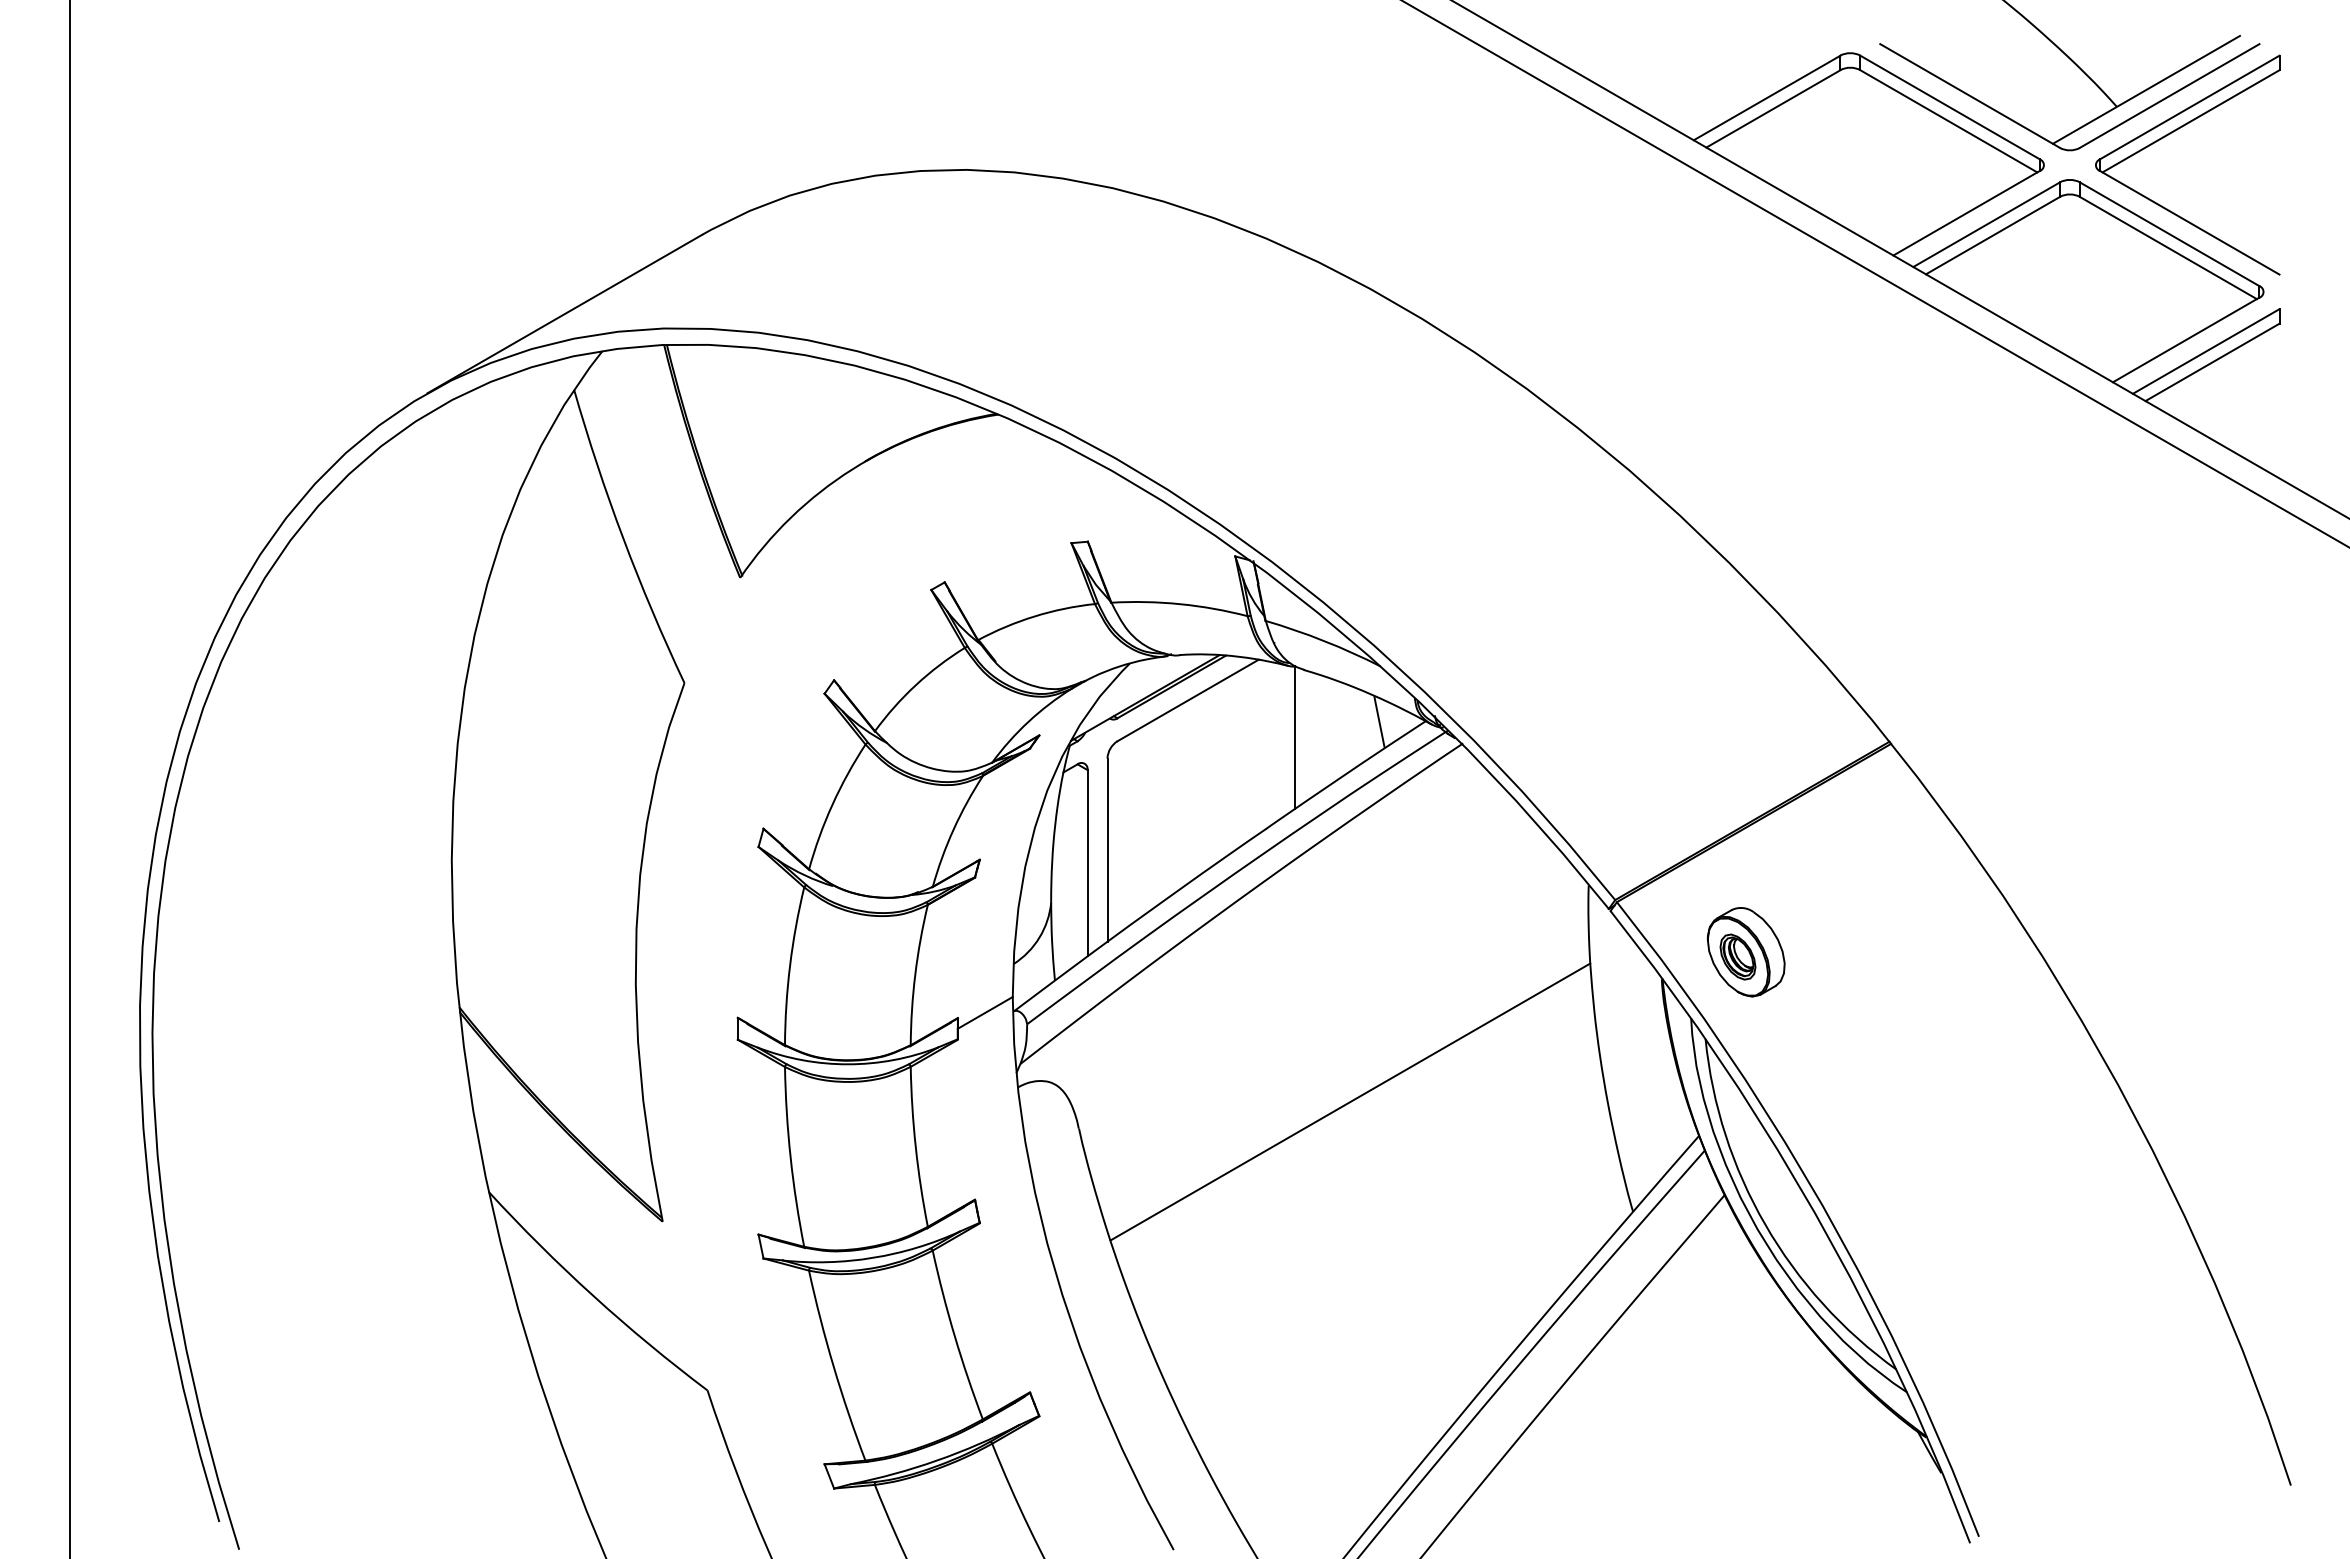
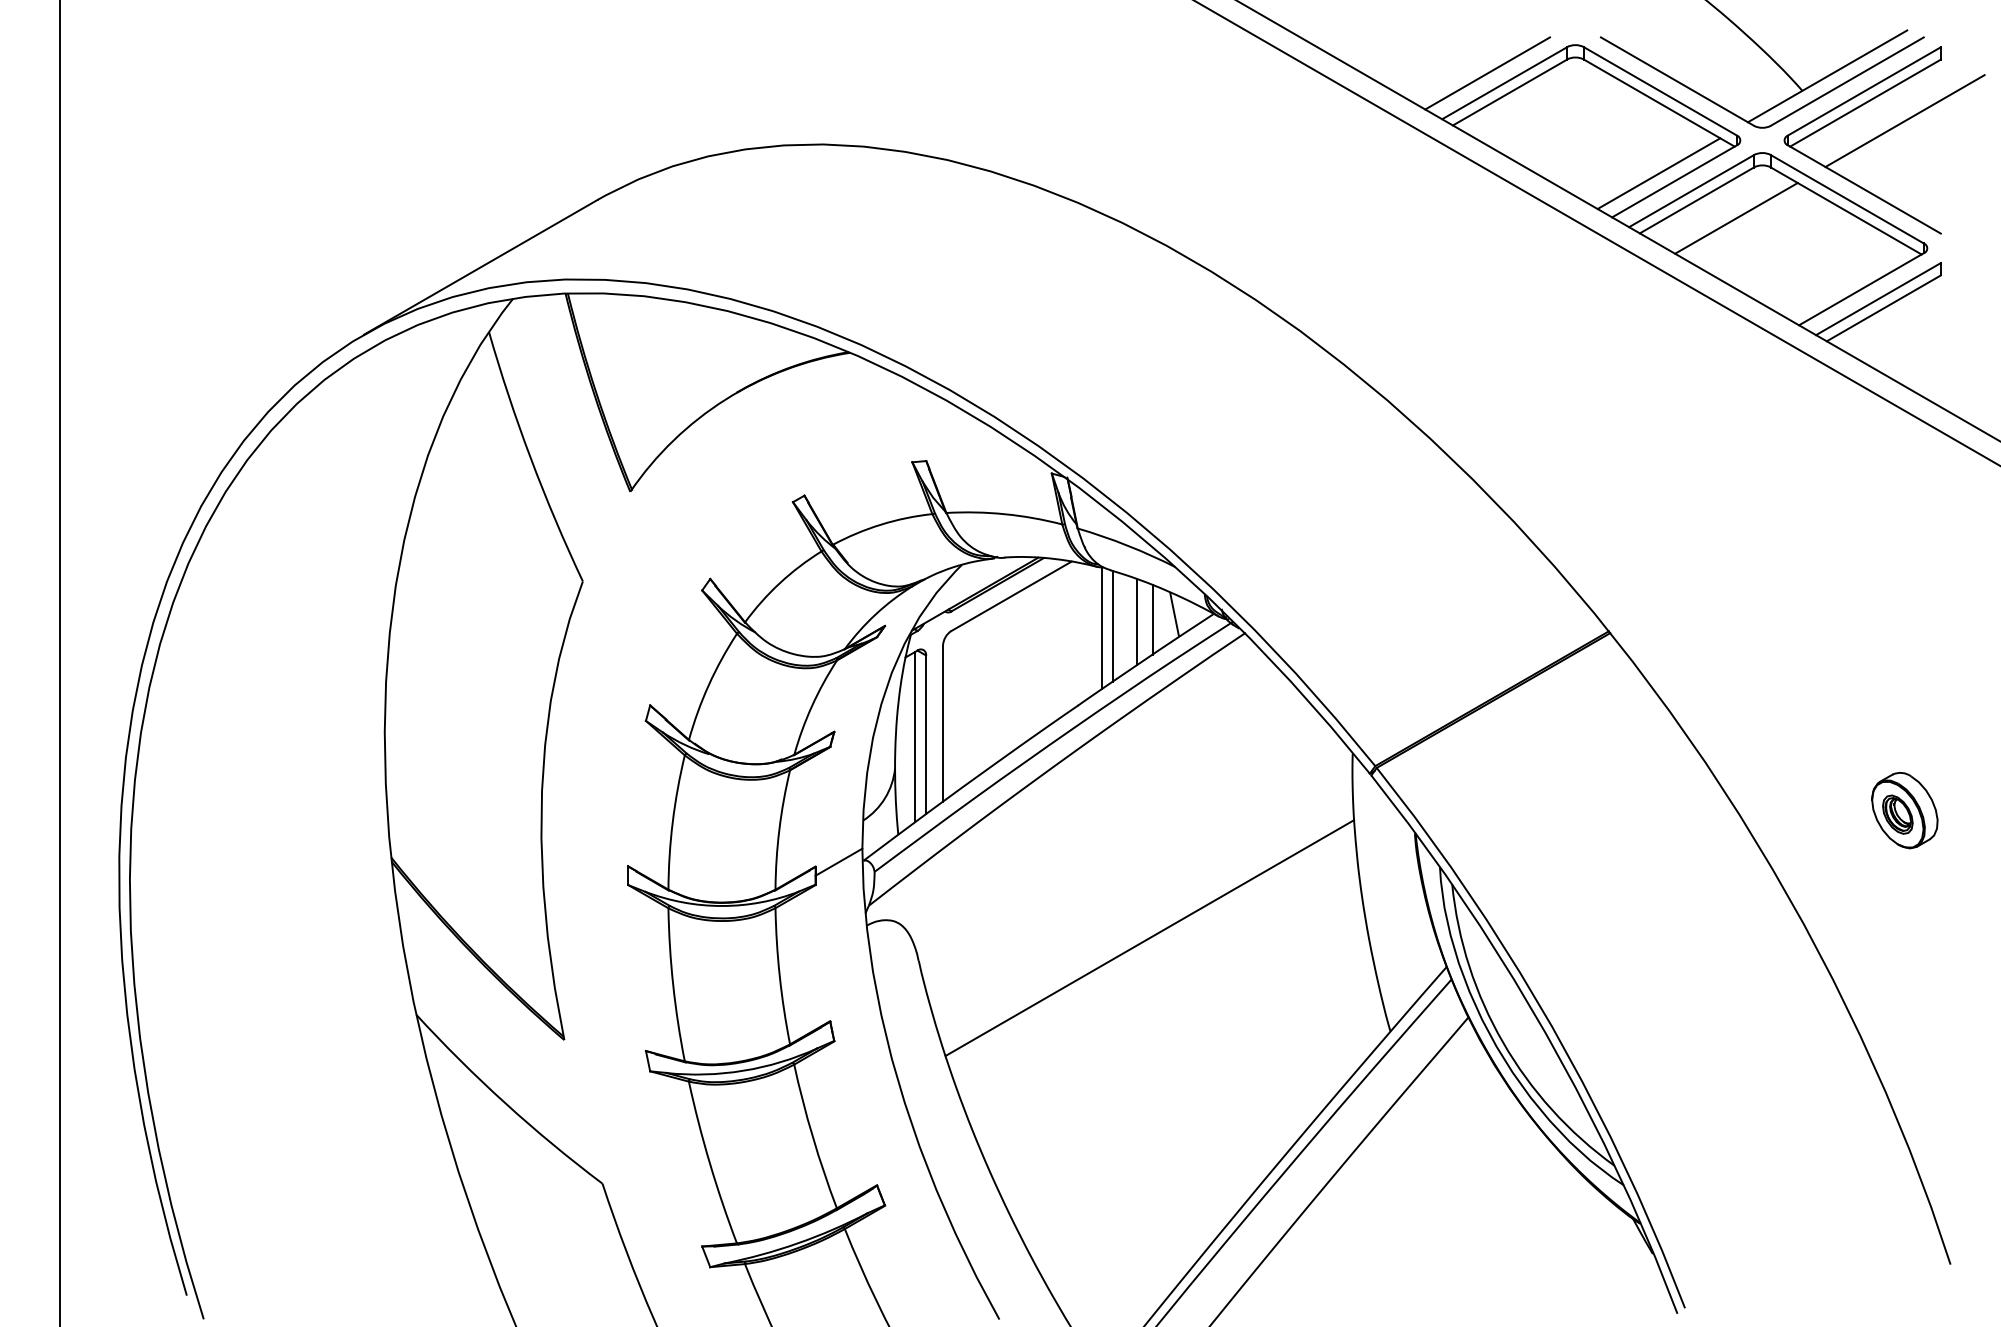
line: (1746, 86) -> (1487, 73), added
line: (2236, 142) -> (1904, 121), added
line: (1948, 203) -> (1659, 173), added
line: (2039, 256) -> (1736, 218), added
line: (1353, 727) -> (1152, 619), added
line: (1335, 730) -> (1137, 621), added
line: (1307, 735) -> (1113, 626), added
line: (1075, 865) -> (915, 736), added
part: (1745, 952) -> (1904, 810), moved

